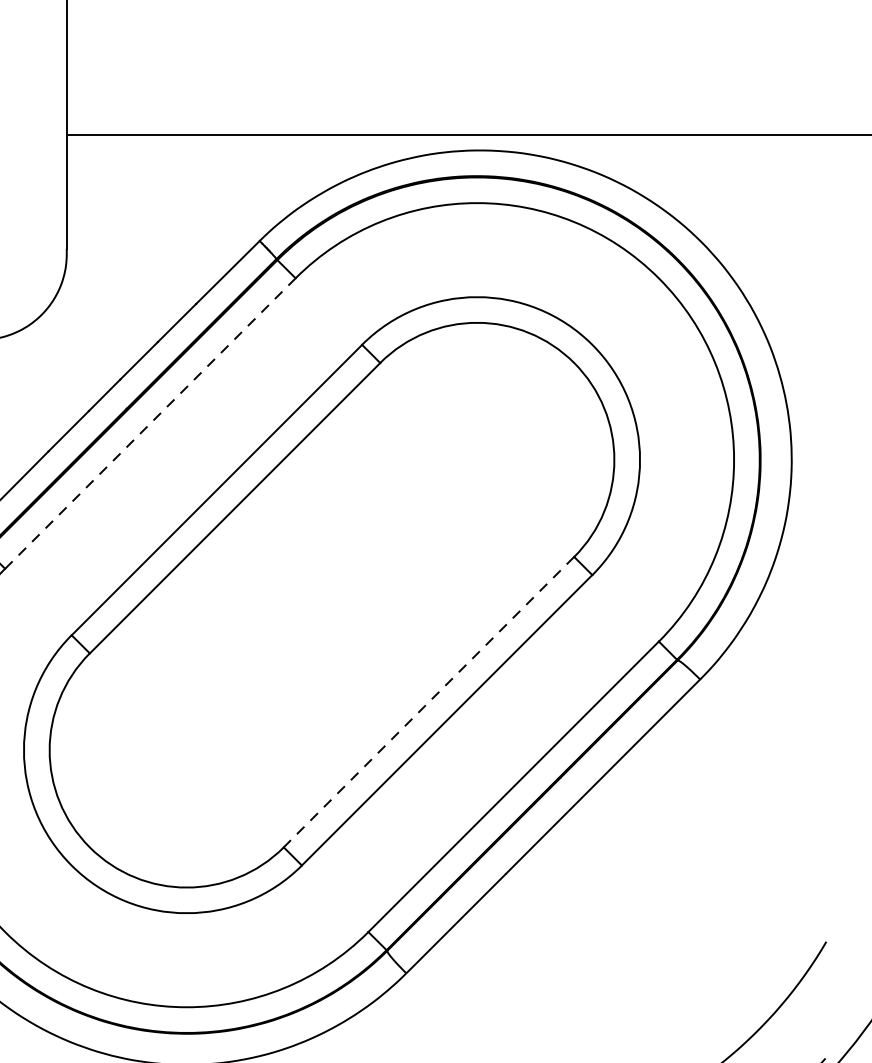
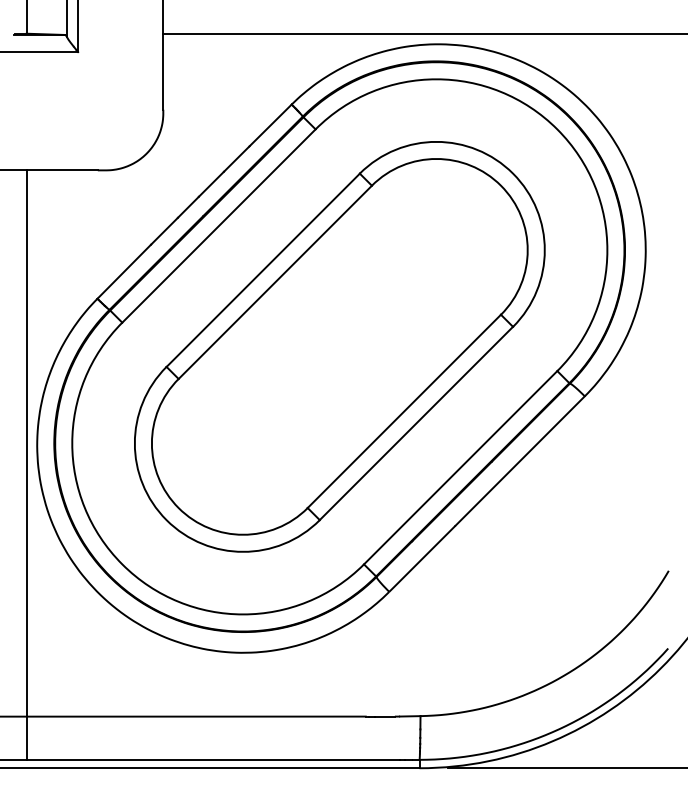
line: (149, 424) -> (218, 226), dashed -> solid
line: (429, 702) -> (404, 411), dashed -> solid

